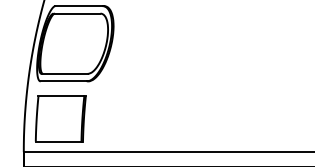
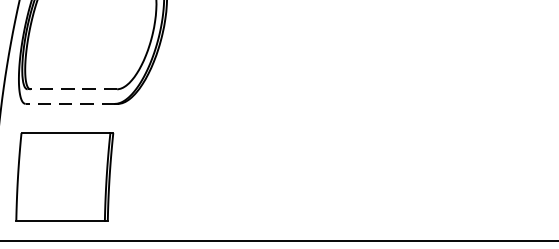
line: (64, 73) -> (71, 88), solid -> dashed
line: (63, 81) -> (70, 104), solid -> dashed

